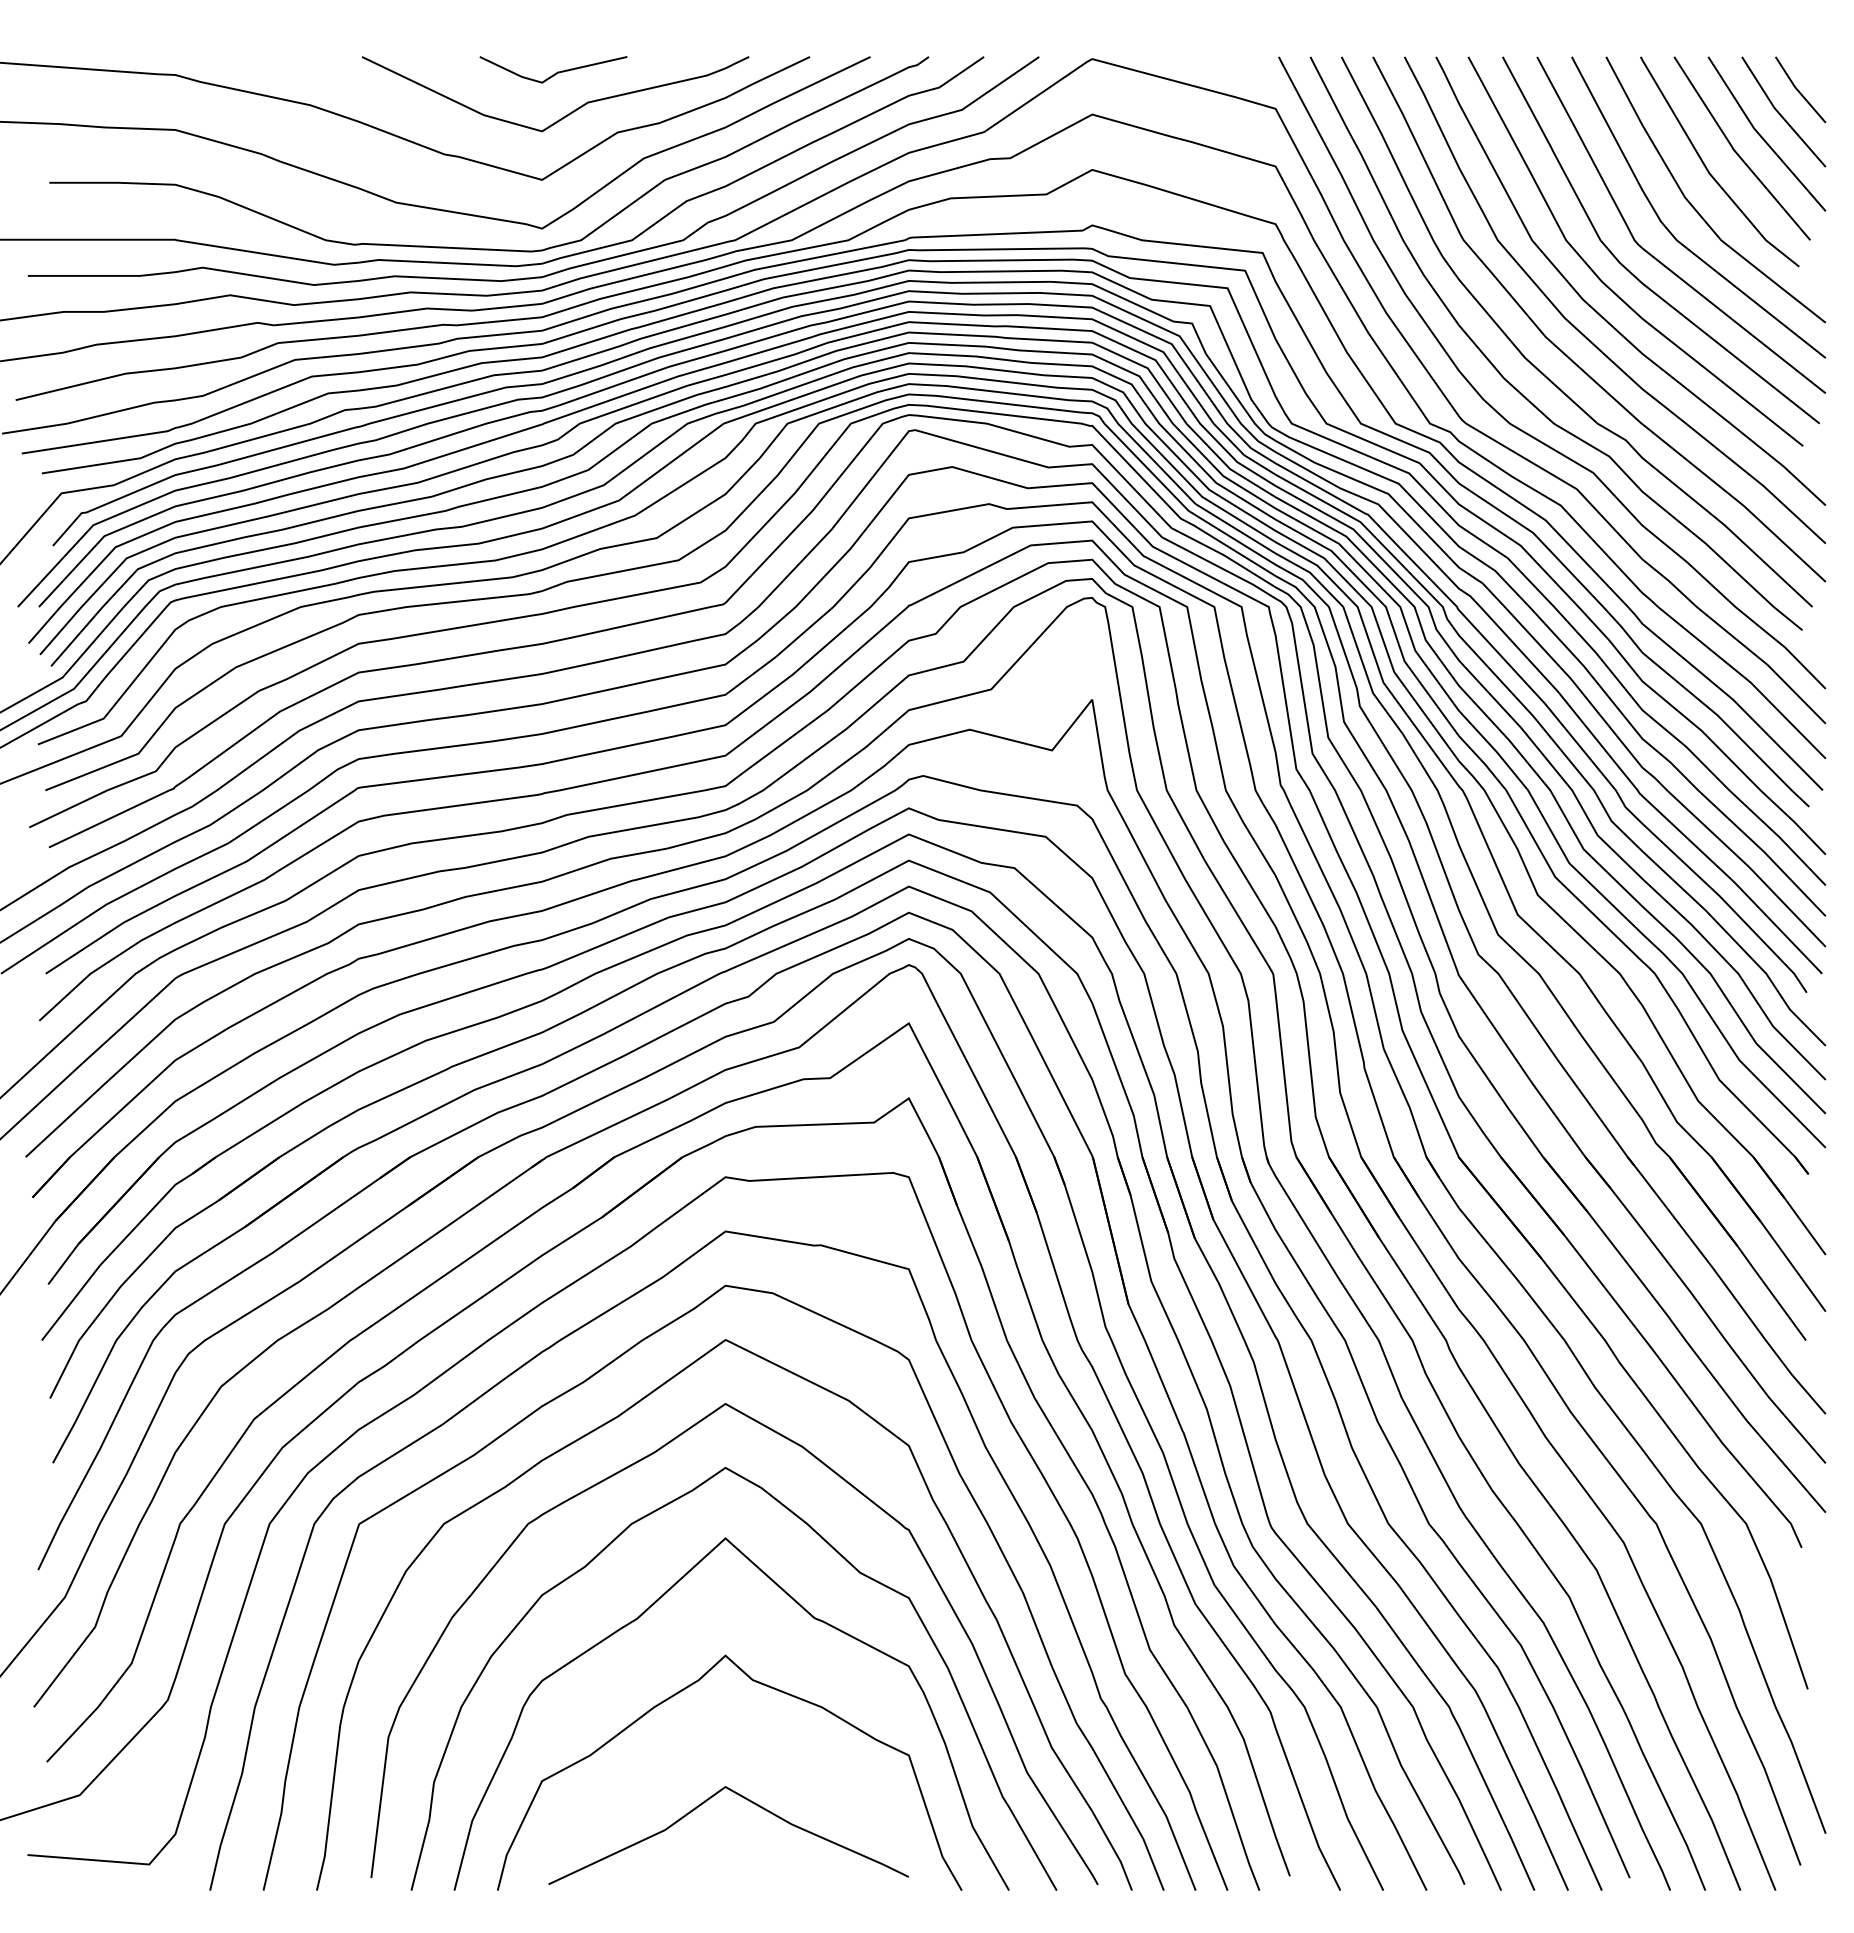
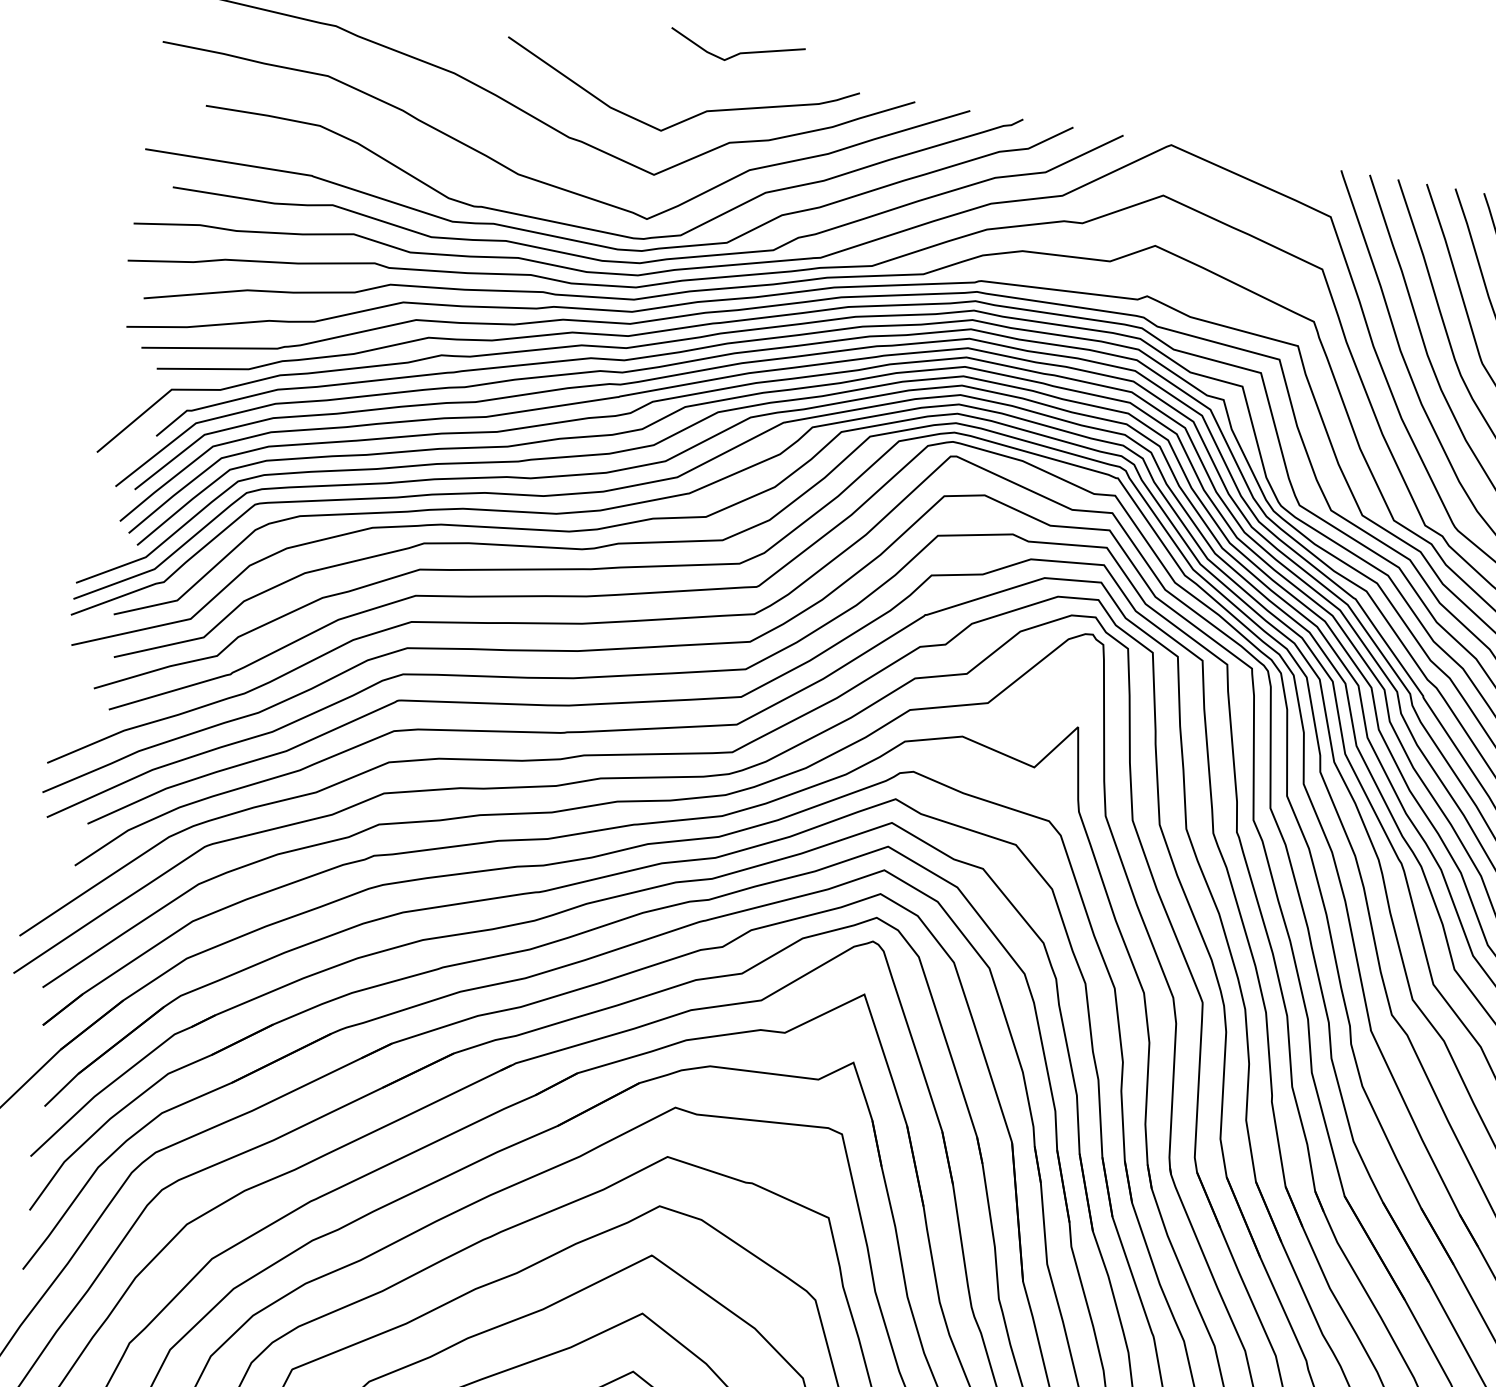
line: (554, 73) -> (737, 53), moved

